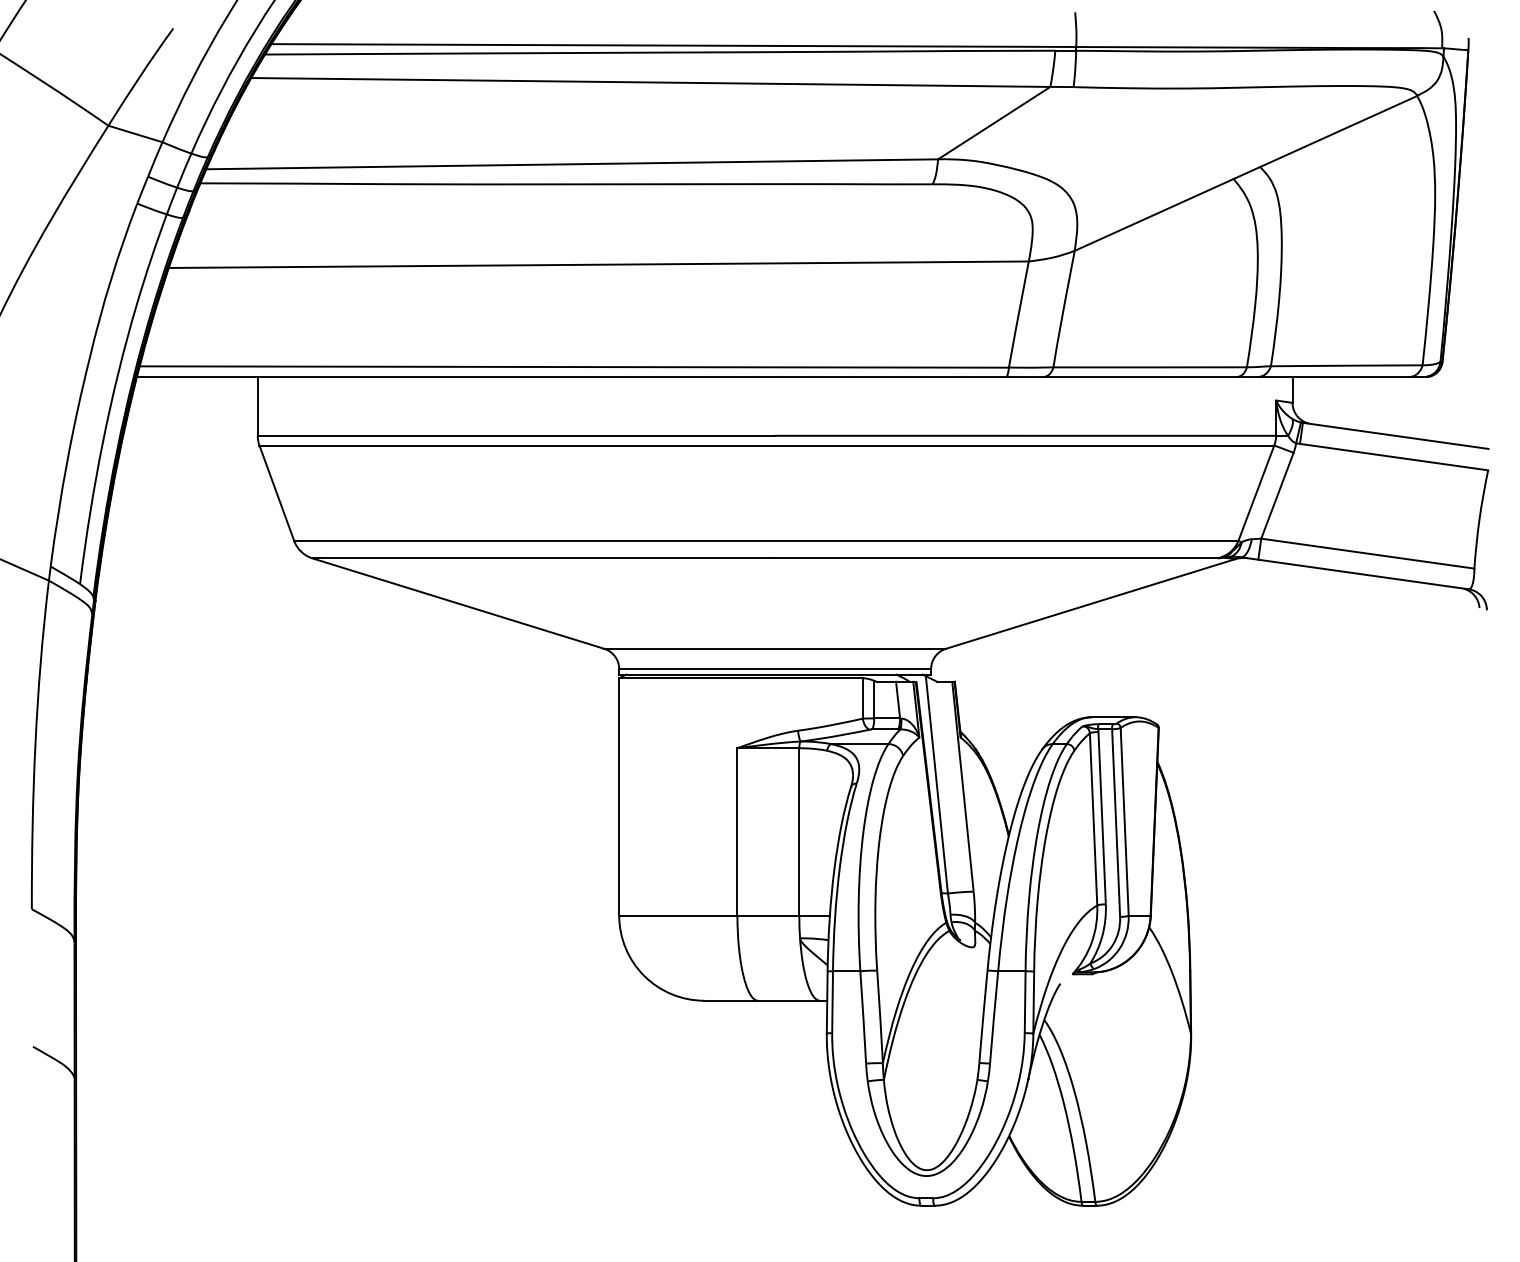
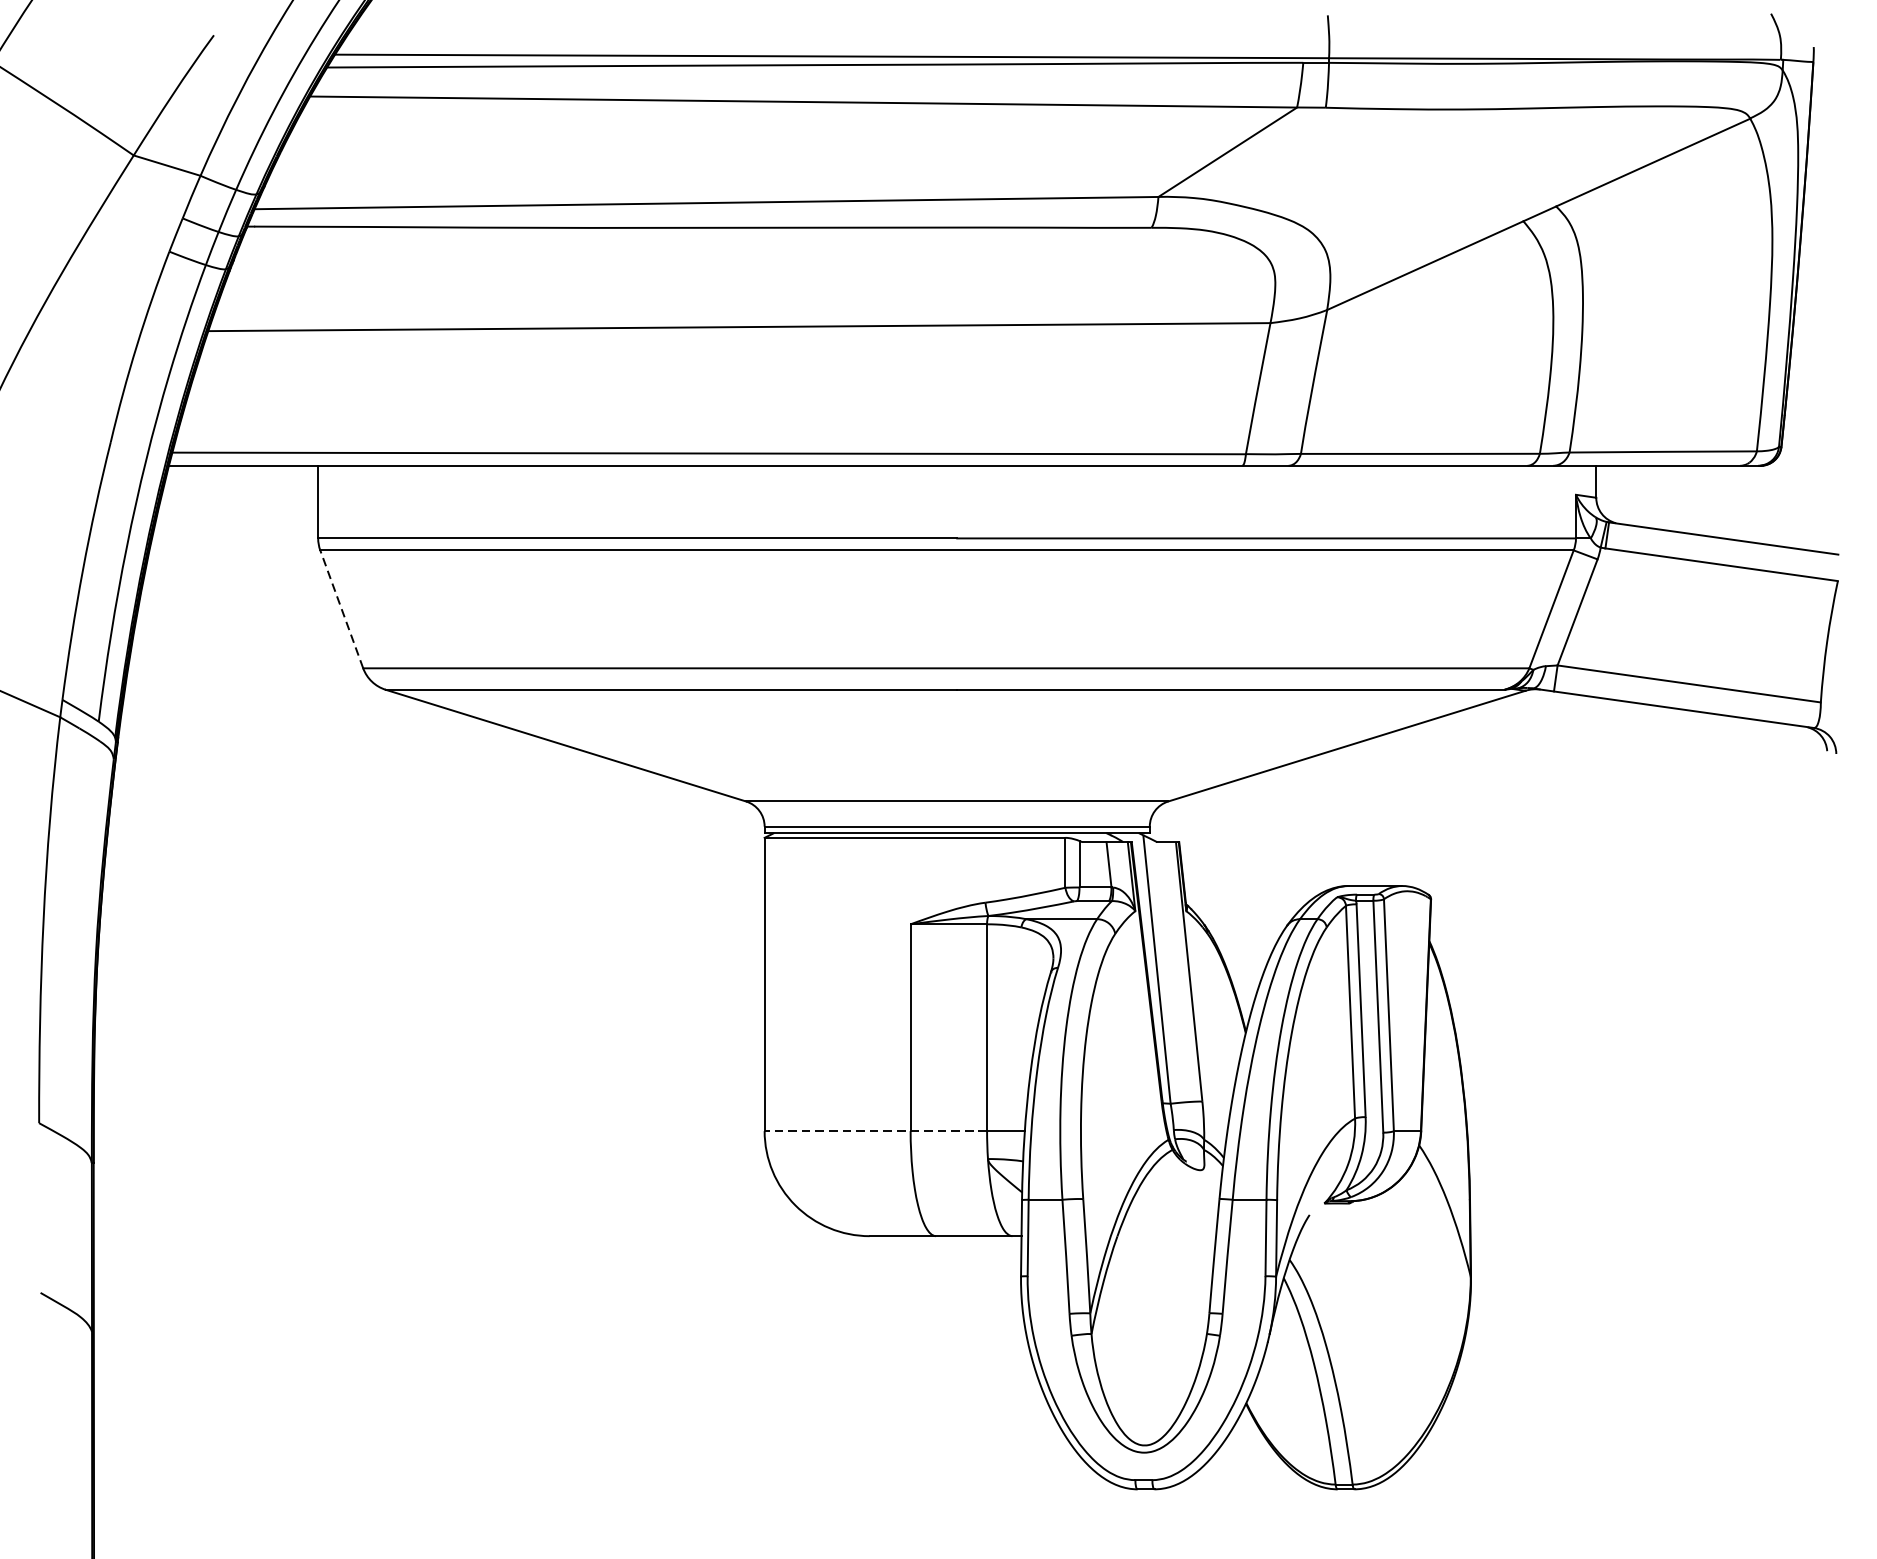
line: (276, 493) -> (341, 609), solid -> dashed
line: (708, 915) -> (874, 1130), solid -> dashed

